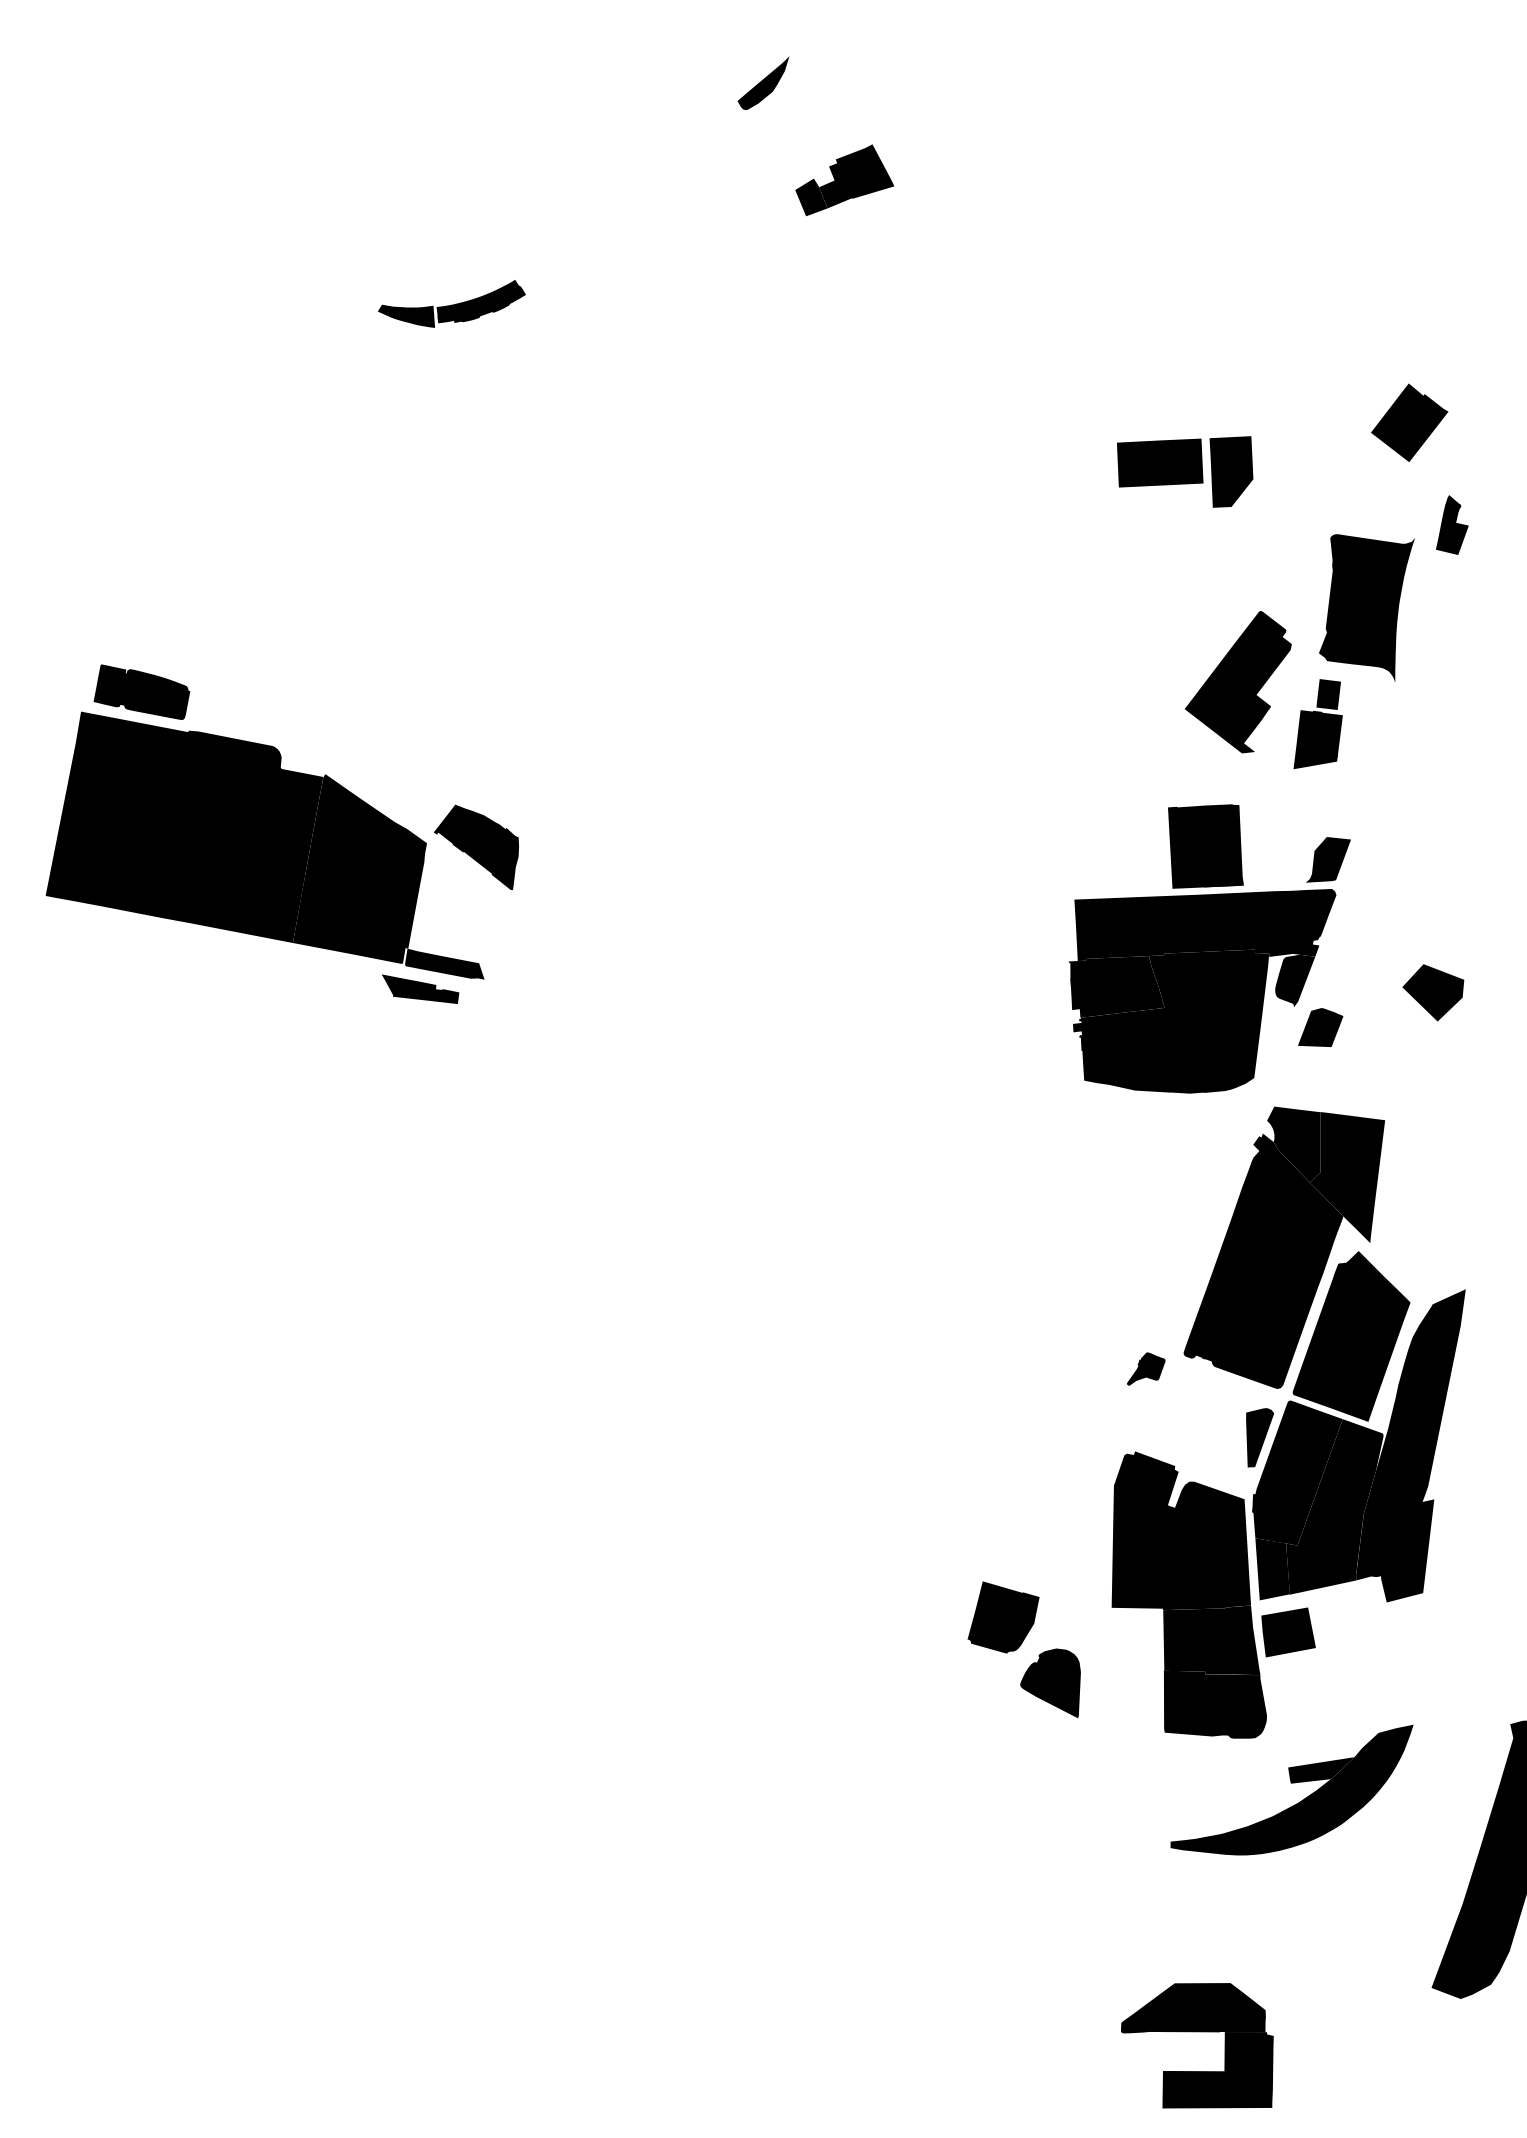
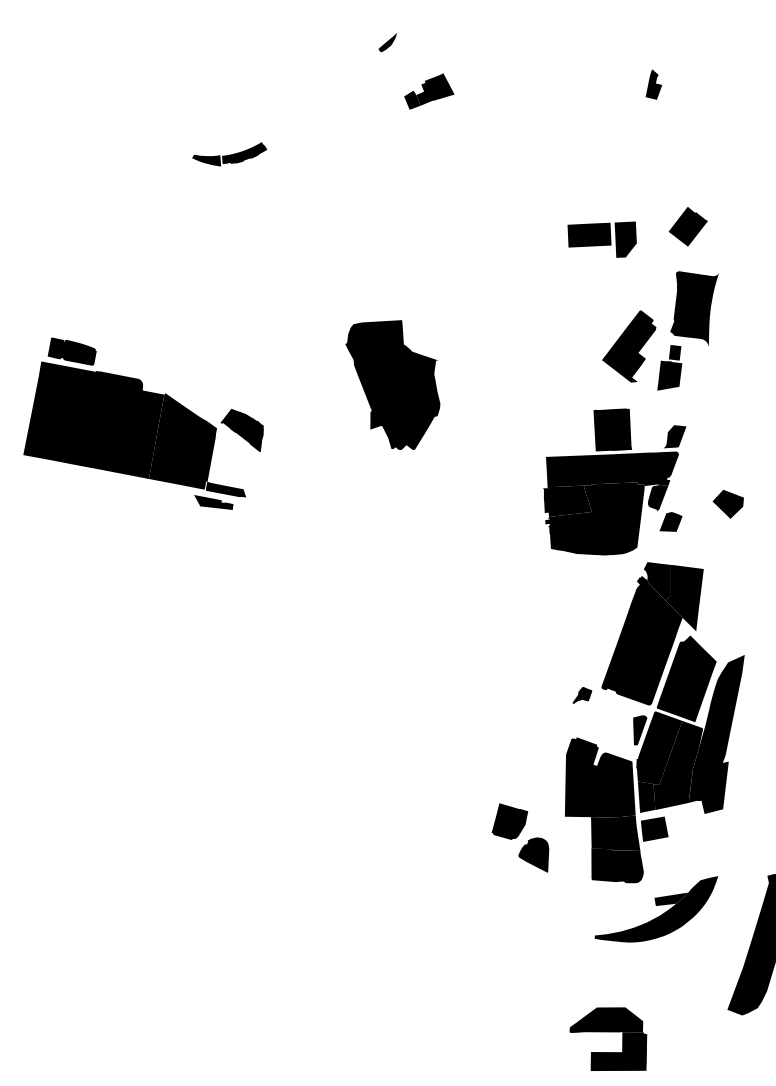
part: (762, 83) -> (387, 42), size x0.71
part: (1408, 422) -> (687, 226), moved
part: (1451, 524) -> (653, 84), moved
part: (772, 757) -> (392, 384), added

